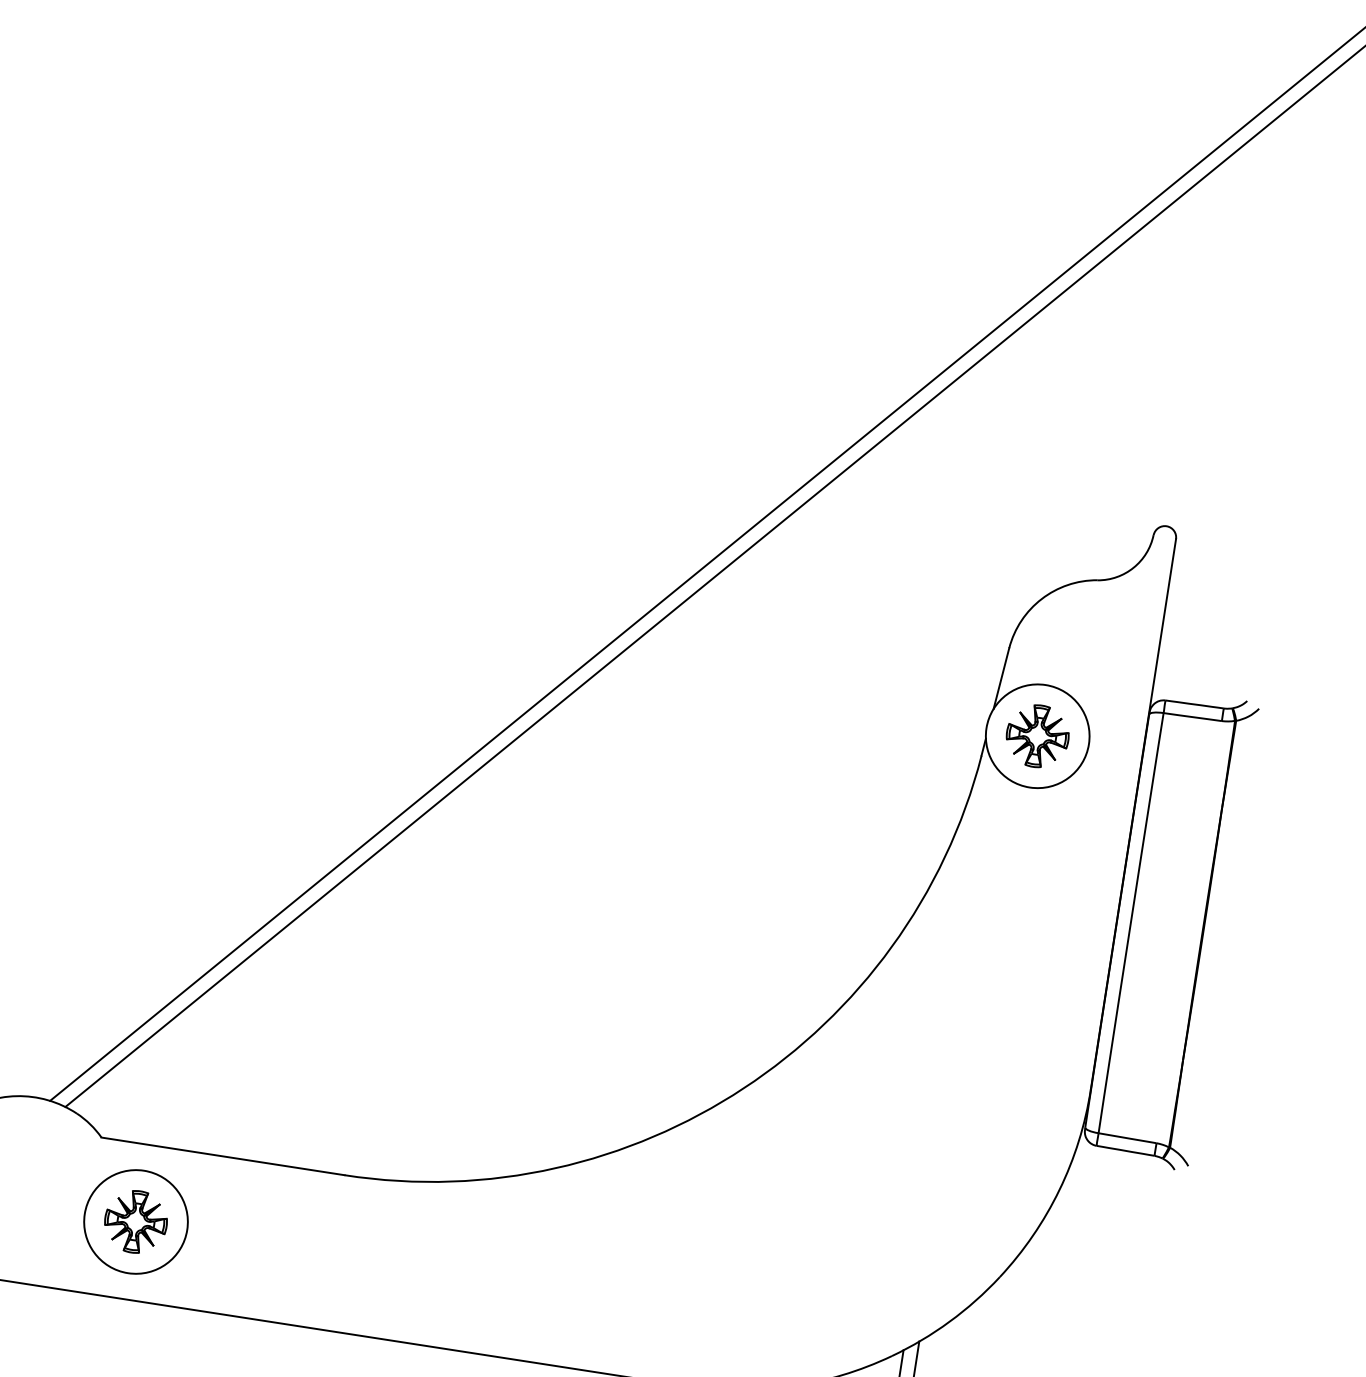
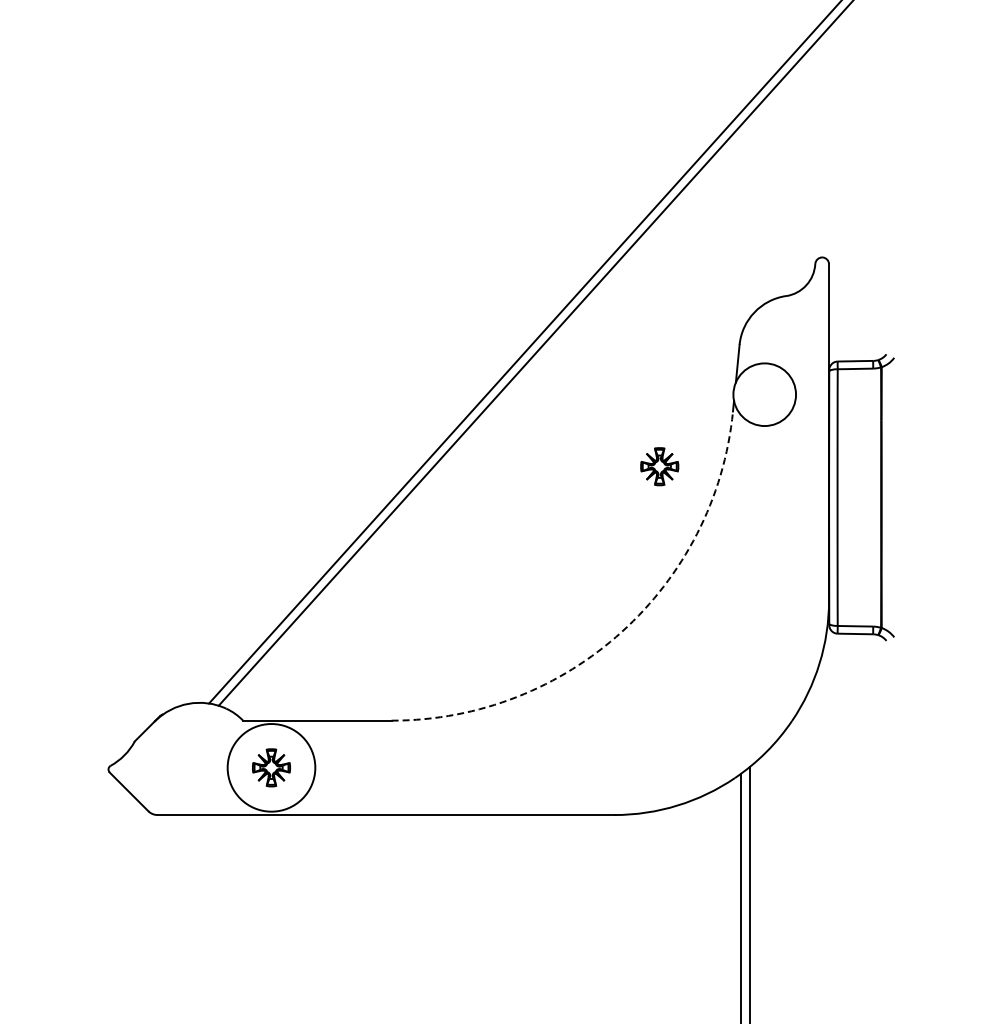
part: (1037, 735) -> (659, 466), moved
arc: (743, 1087) -> (621, 631), solid -> dashed
circle: (136, 1221) -> (271, 767), size x1.4

